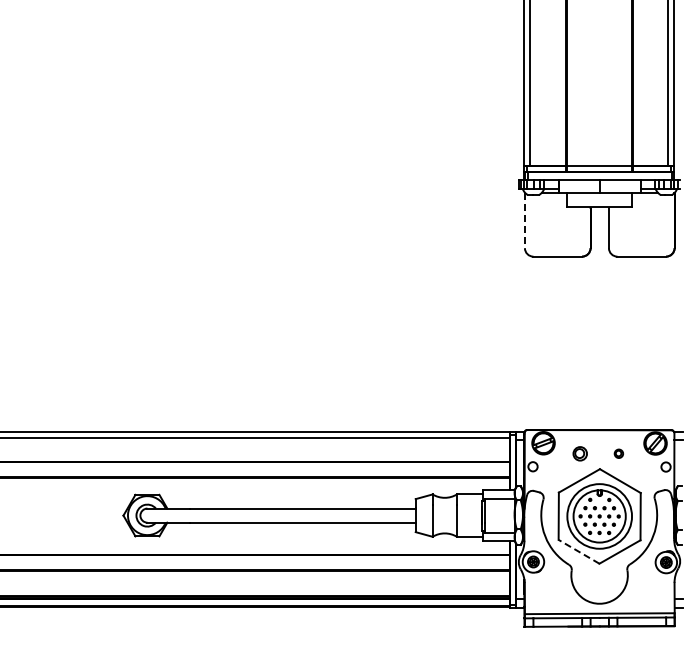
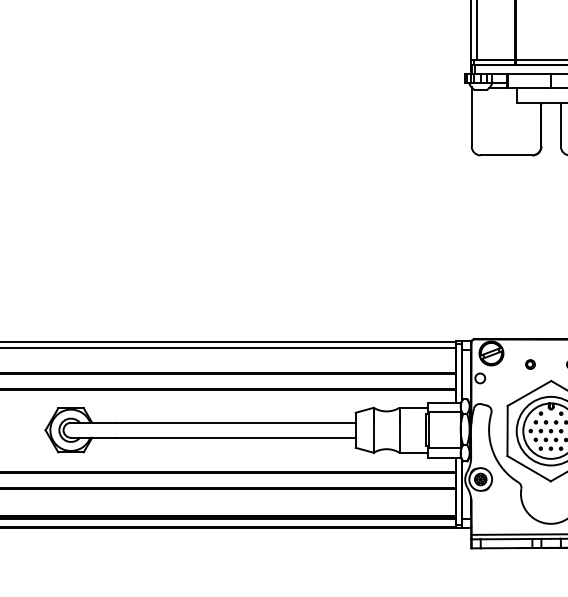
line: (524, 220) -> (471, 117), dashed -> solid
part: (580, 453) -> (530, 364), size x0.62
line: (579, 551) -> (529, 468), dashed -> solid

